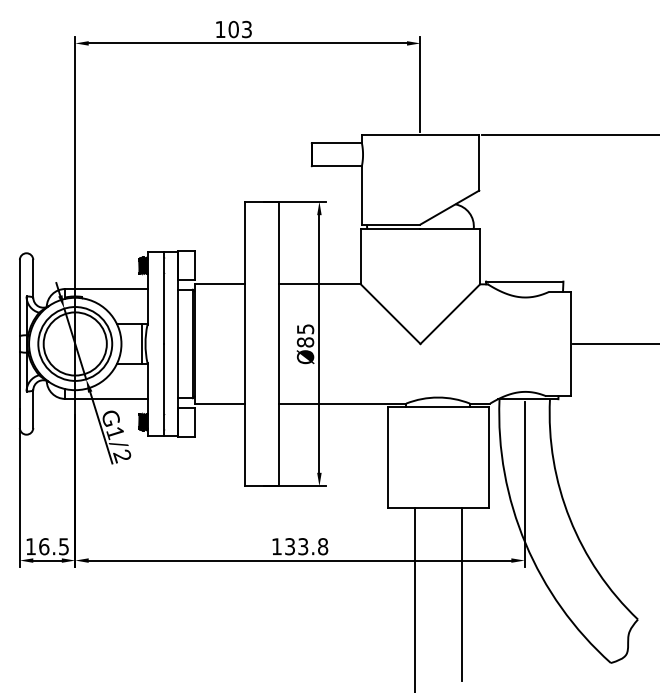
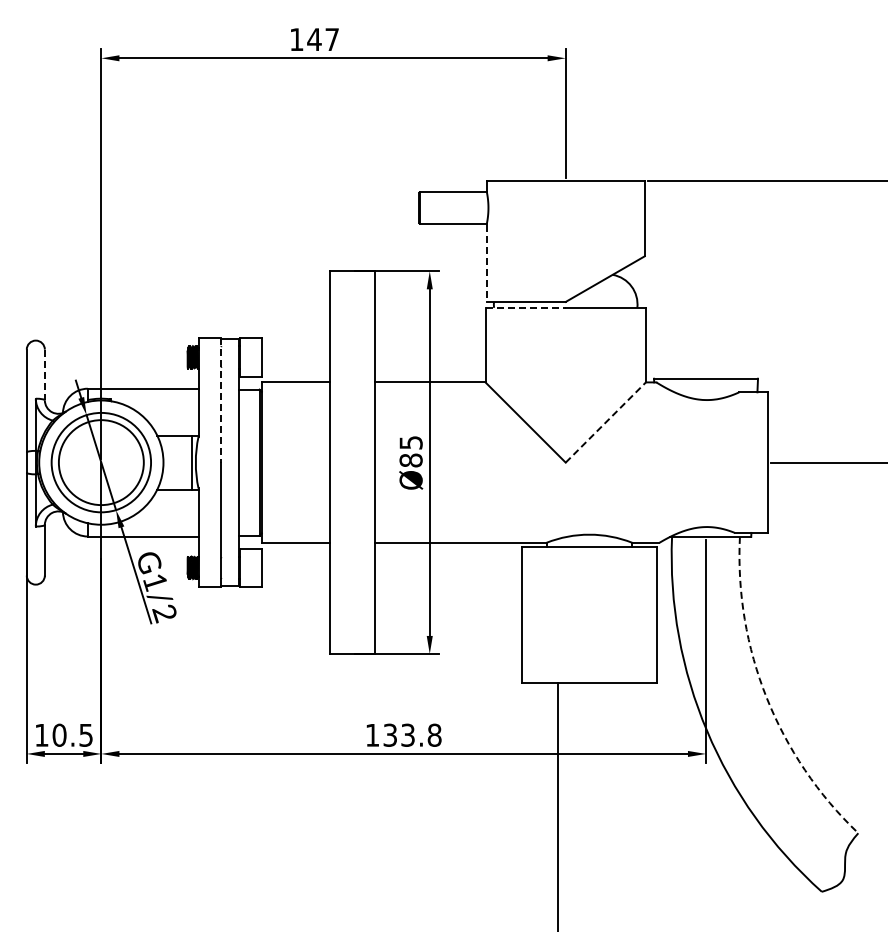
text: (239, 29) -> (322, 39), 103 -> 147
line: (361, 195) -> (486, 263), solid -> dashed
line: (391, 228) -> (526, 307), solid -> dashed
line: (33, 279) -> (44, 375), solid -> dashed
line: (164, 297) -> (221, 400), solid -> dashed
line: (450, 314) -> (605, 422), solid -> dashed
arc: (569, 519) -> (766, 698), solid -> dashed
text: (44, 546) -> (59, 734), 16.5 -> 10.5
line: (461, 594) -> (621, 799), removed

